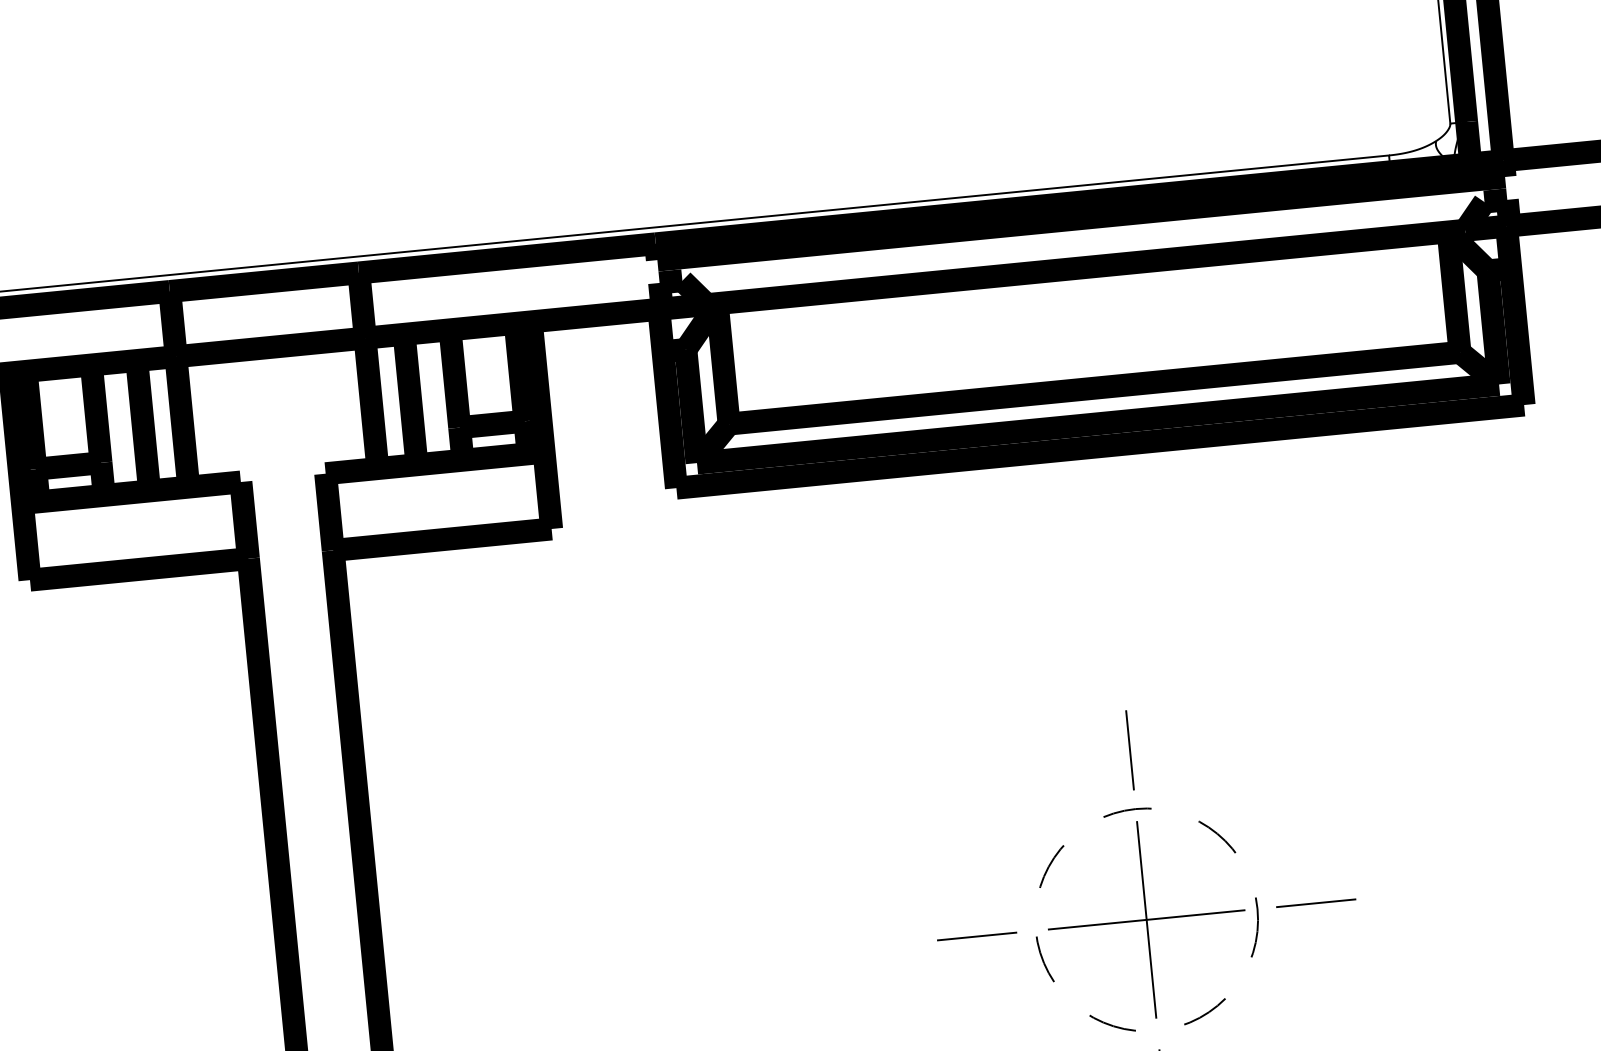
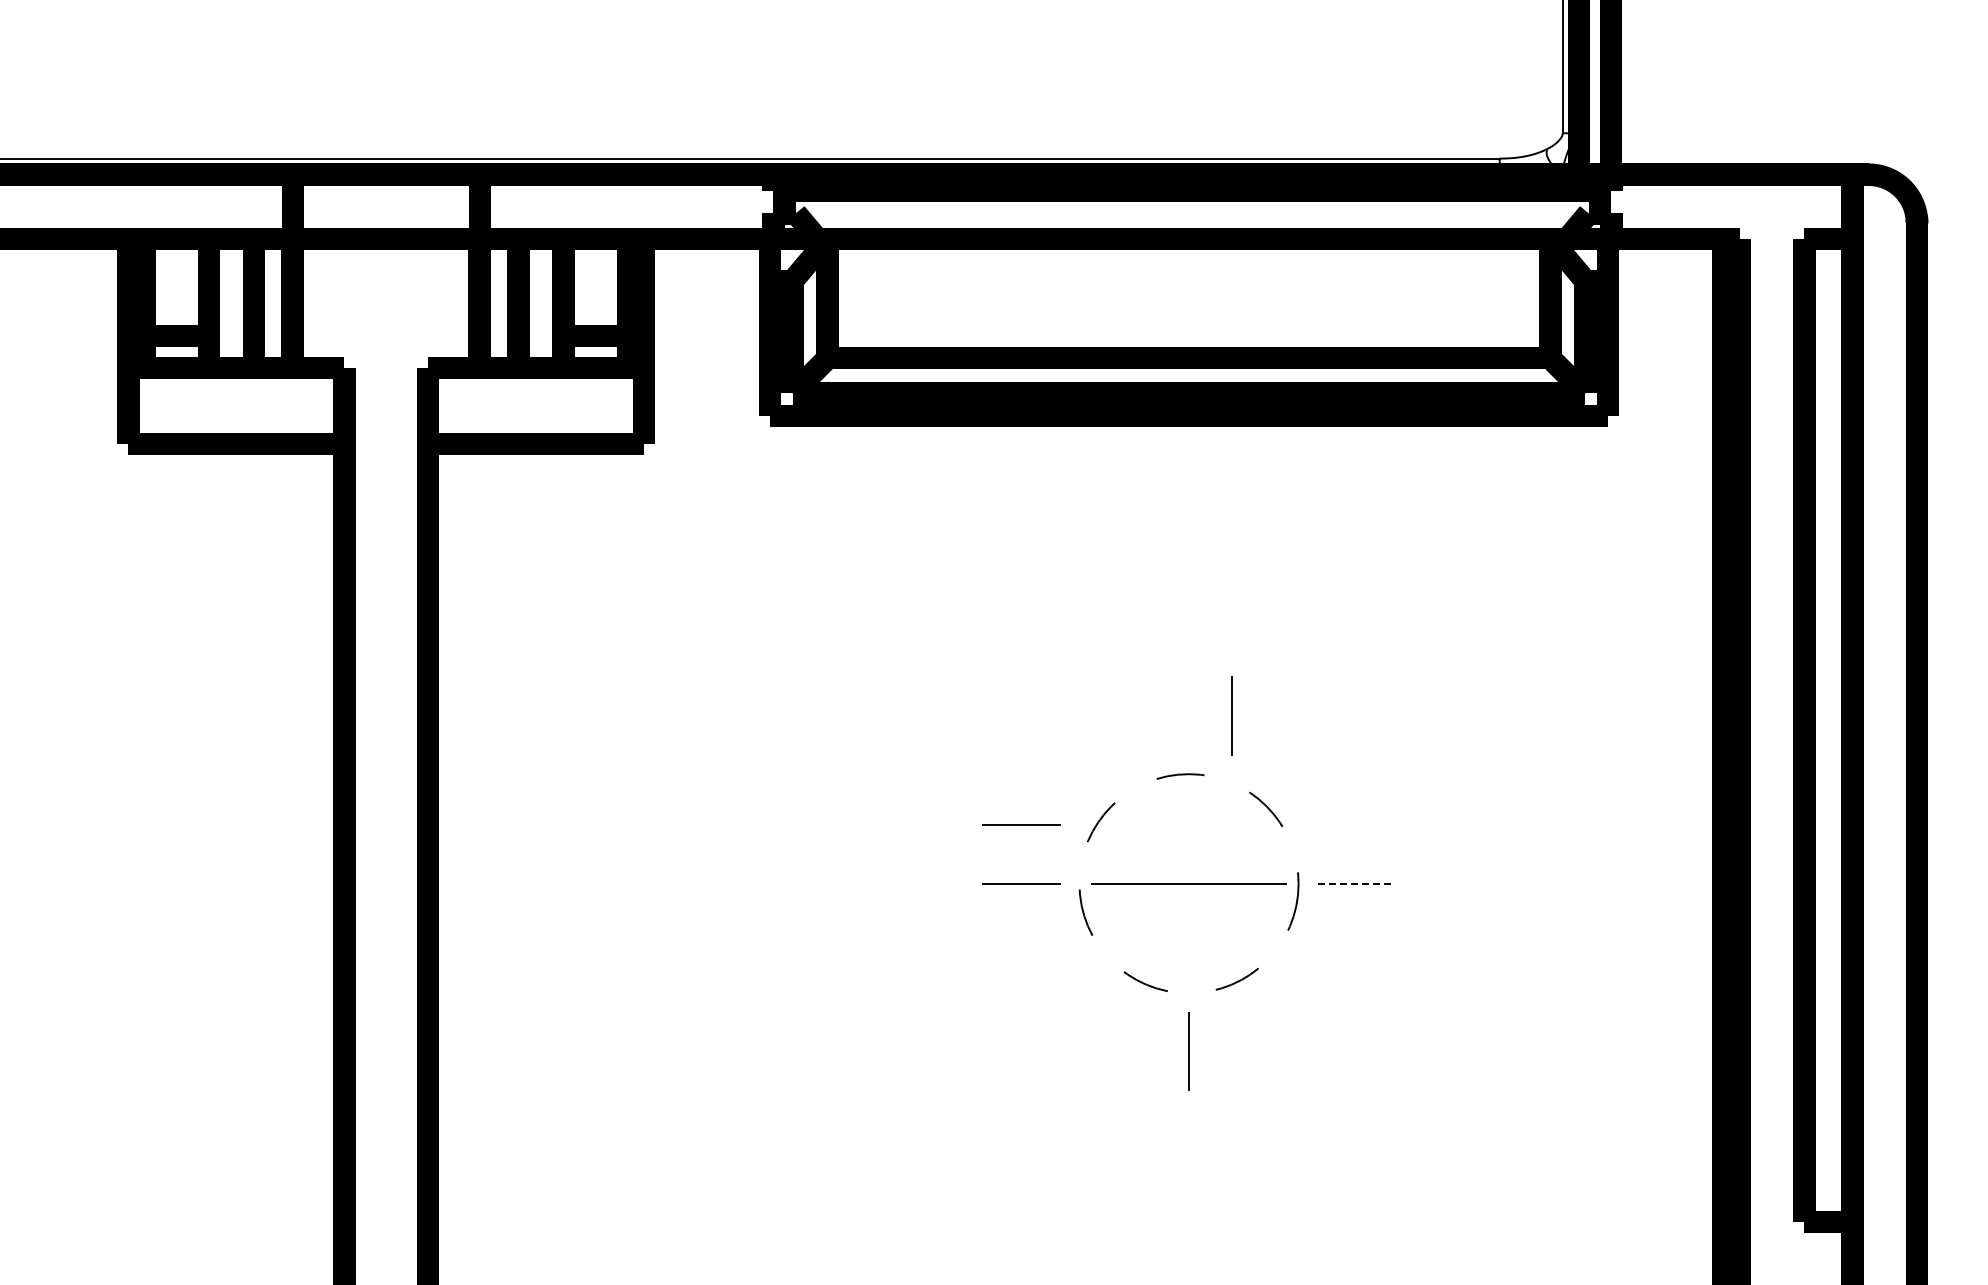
line: (1129, 749) -> (1231, 715), moved
line: (971, 876) -> (1021, 824), added
line: (1316, 903) -> (1356, 883), solid -> dashed
line: (1147, 919) -> (1189, 883), removed

